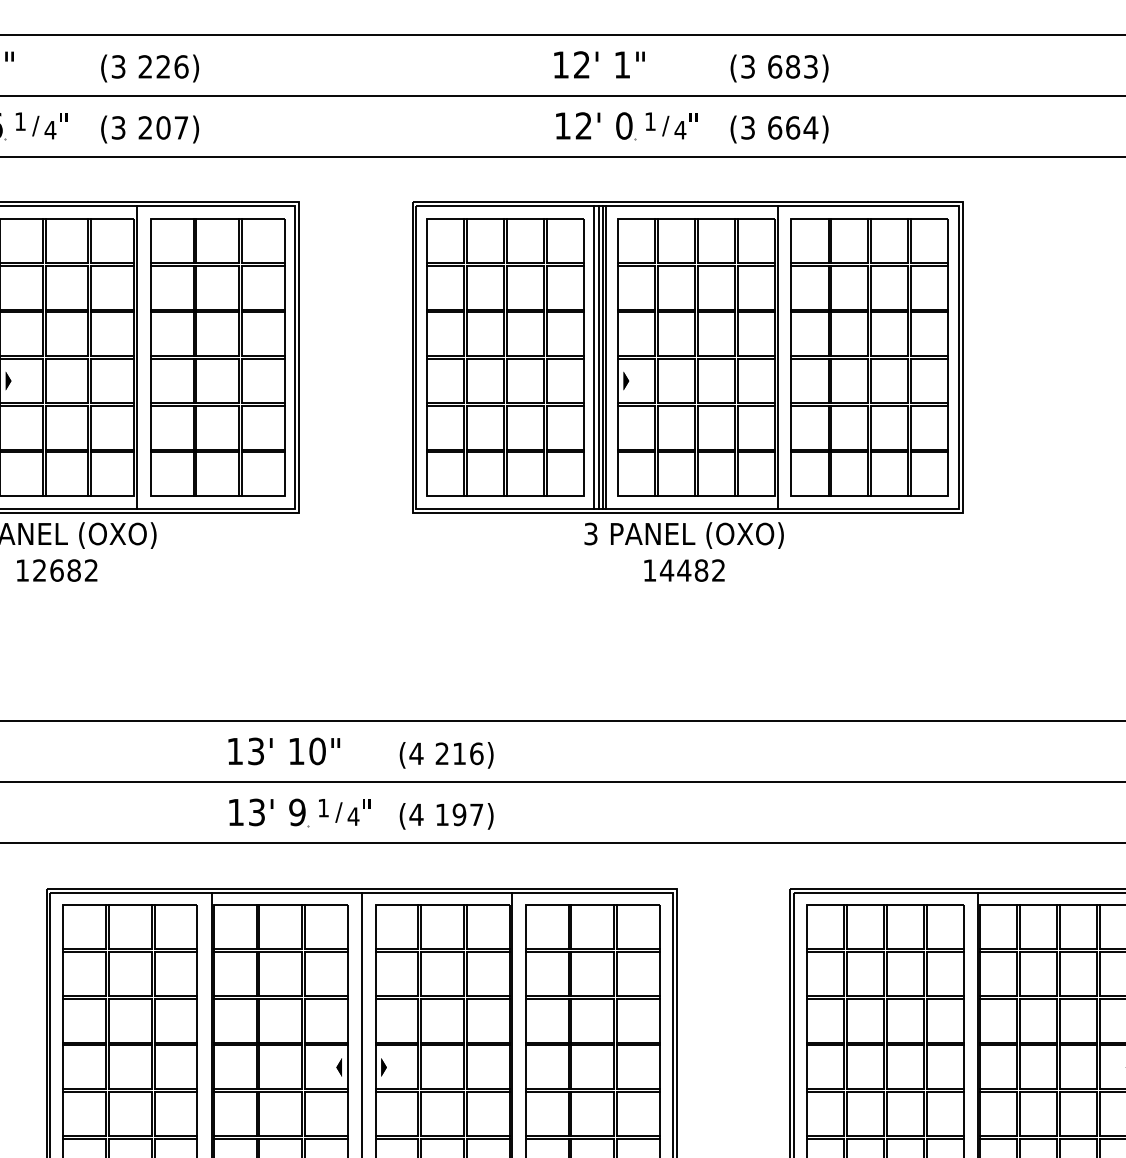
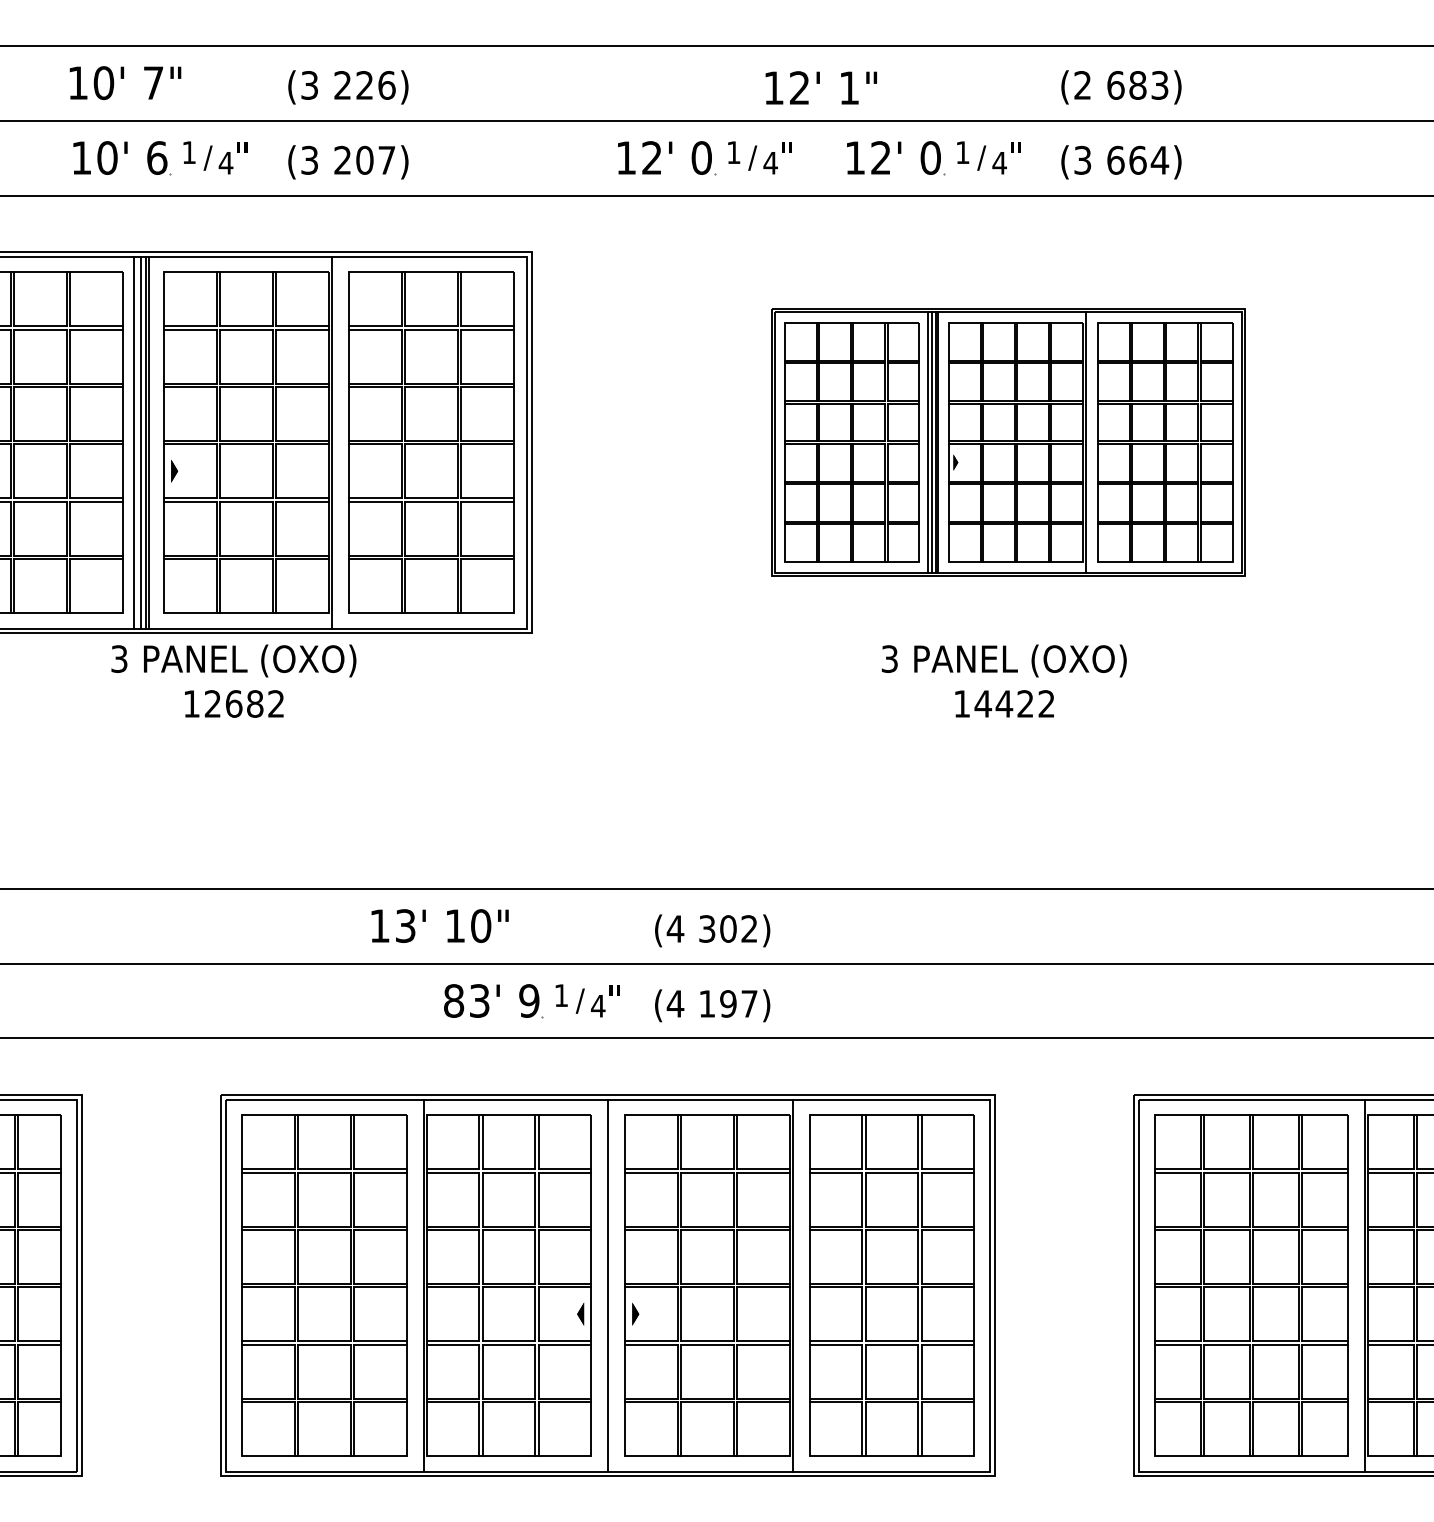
text: (598, 64) -> (820, 87), moved
text: (747, 66) -> (1082, 85), (3 -> (2
part: (440, 126) -> (704, 158), added
part: (687, 357) -> (1008, 442), size x0.7
text: (701, 570) -> (1025, 703), 14482 -> 14422
text: (283, 750) -> (439, 925), moved
text: (459, 753) -> (728, 928), 216) -> 302)
text: (236, 812) -> (454, 1000), 13' -> 83'

